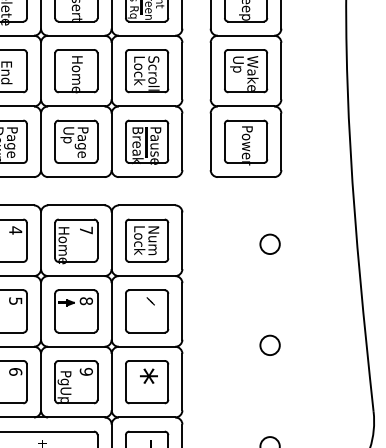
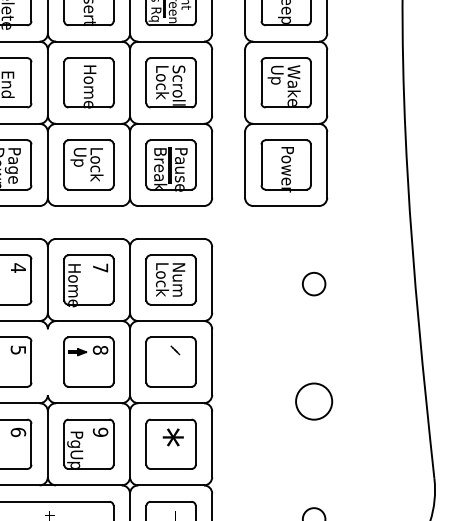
text: (81, 142) -> (94, 165), Page -> Lock
line: (41, 311) -> (48, 362), removed
circle: (269, 345) -> (313, 401), size x1.6

